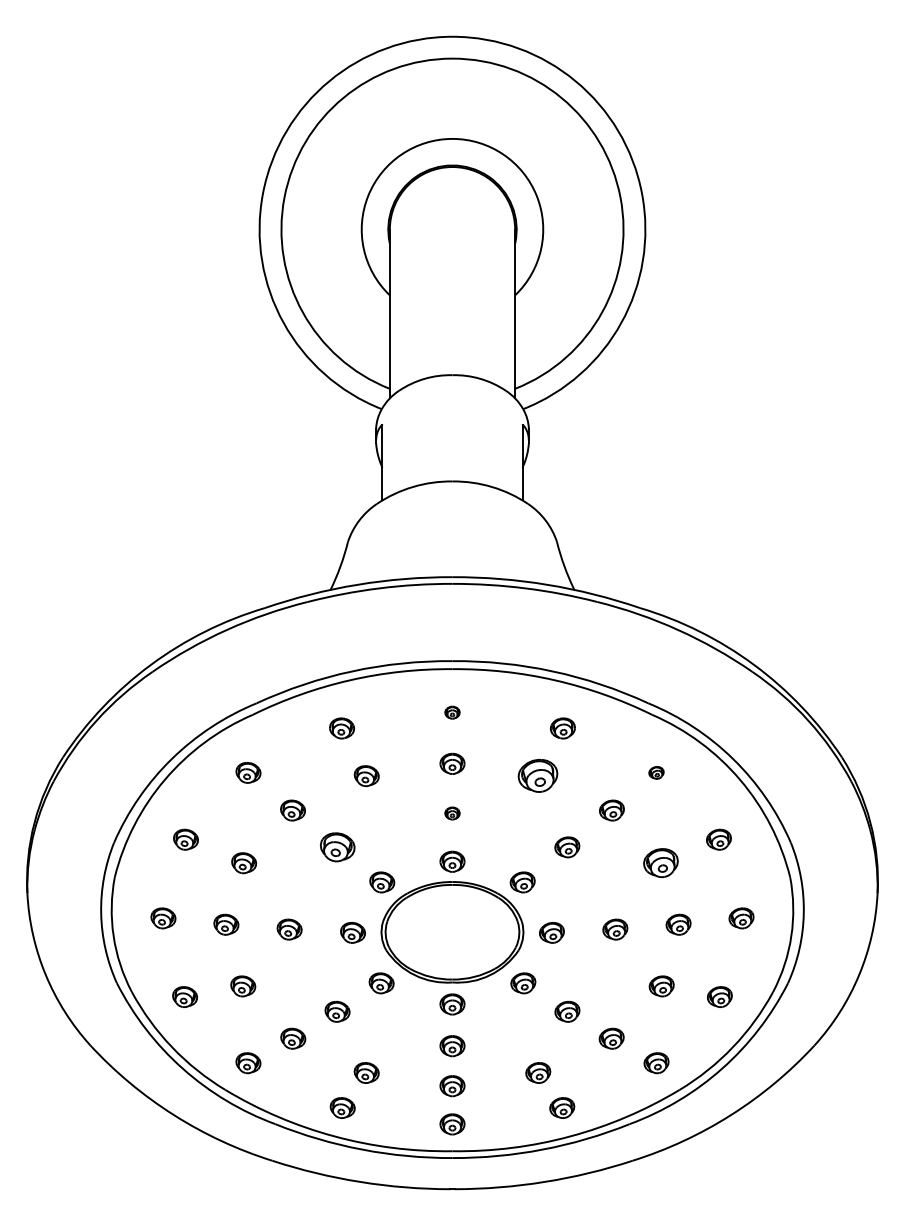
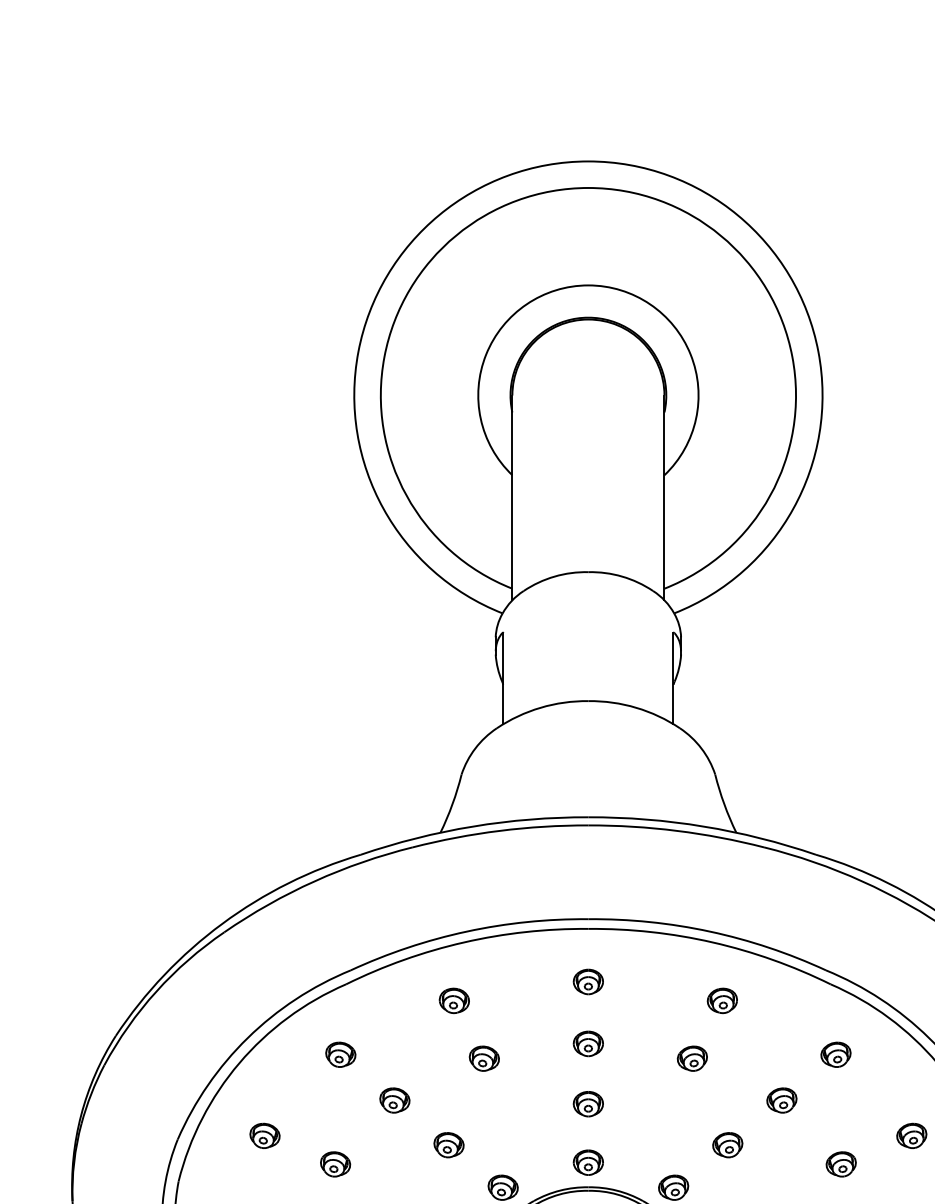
part: (452, 712) -> (588, 981), size x1.67
part: (656, 772) -> (835, 1054), size x1.67
part: (538, 776) -> (692, 1059), size x0.62
part: (452, 813) -> (588, 1104), size x1.67
part: (337, 847) -> (448, 1145), size x0.71
part: (660, 863) -> (840, 1164), size x0.71

